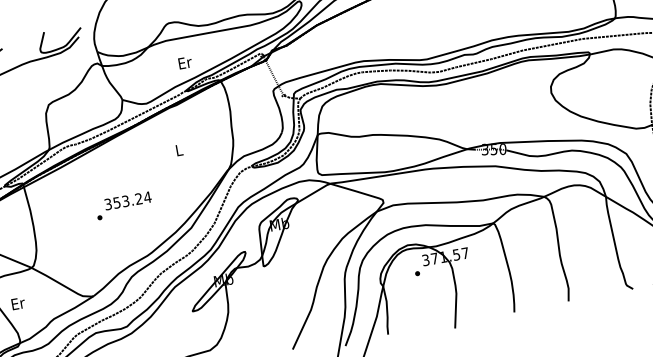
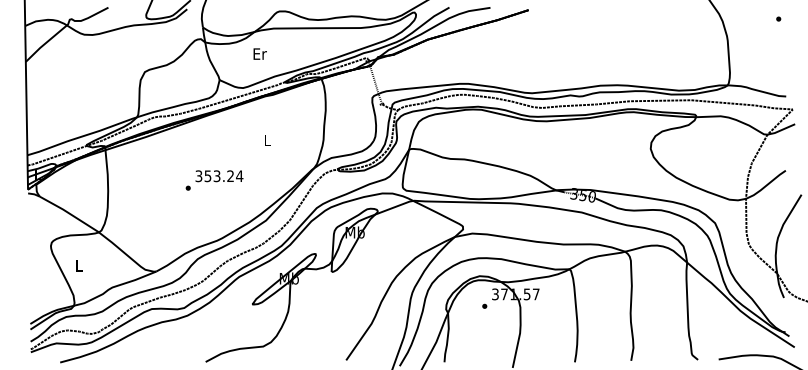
text: (184, 62) -> (259, 53), moved
text: (124, 205) -> (214, 180), moved
text: (18, 303) -> (79, 265), Er -> L

